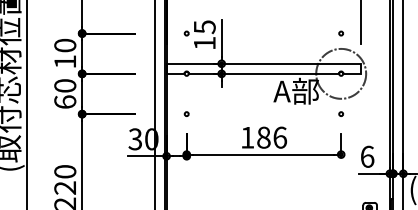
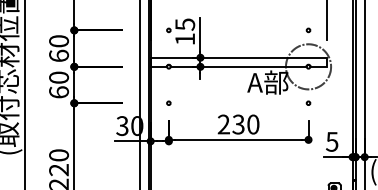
text: (65, 61) -> (59, 55), 10 -> 60
text: (263, 137) -> (238, 124), 186 -> 230
text: (367, 156) -> (332, 141), 6 -> 5

